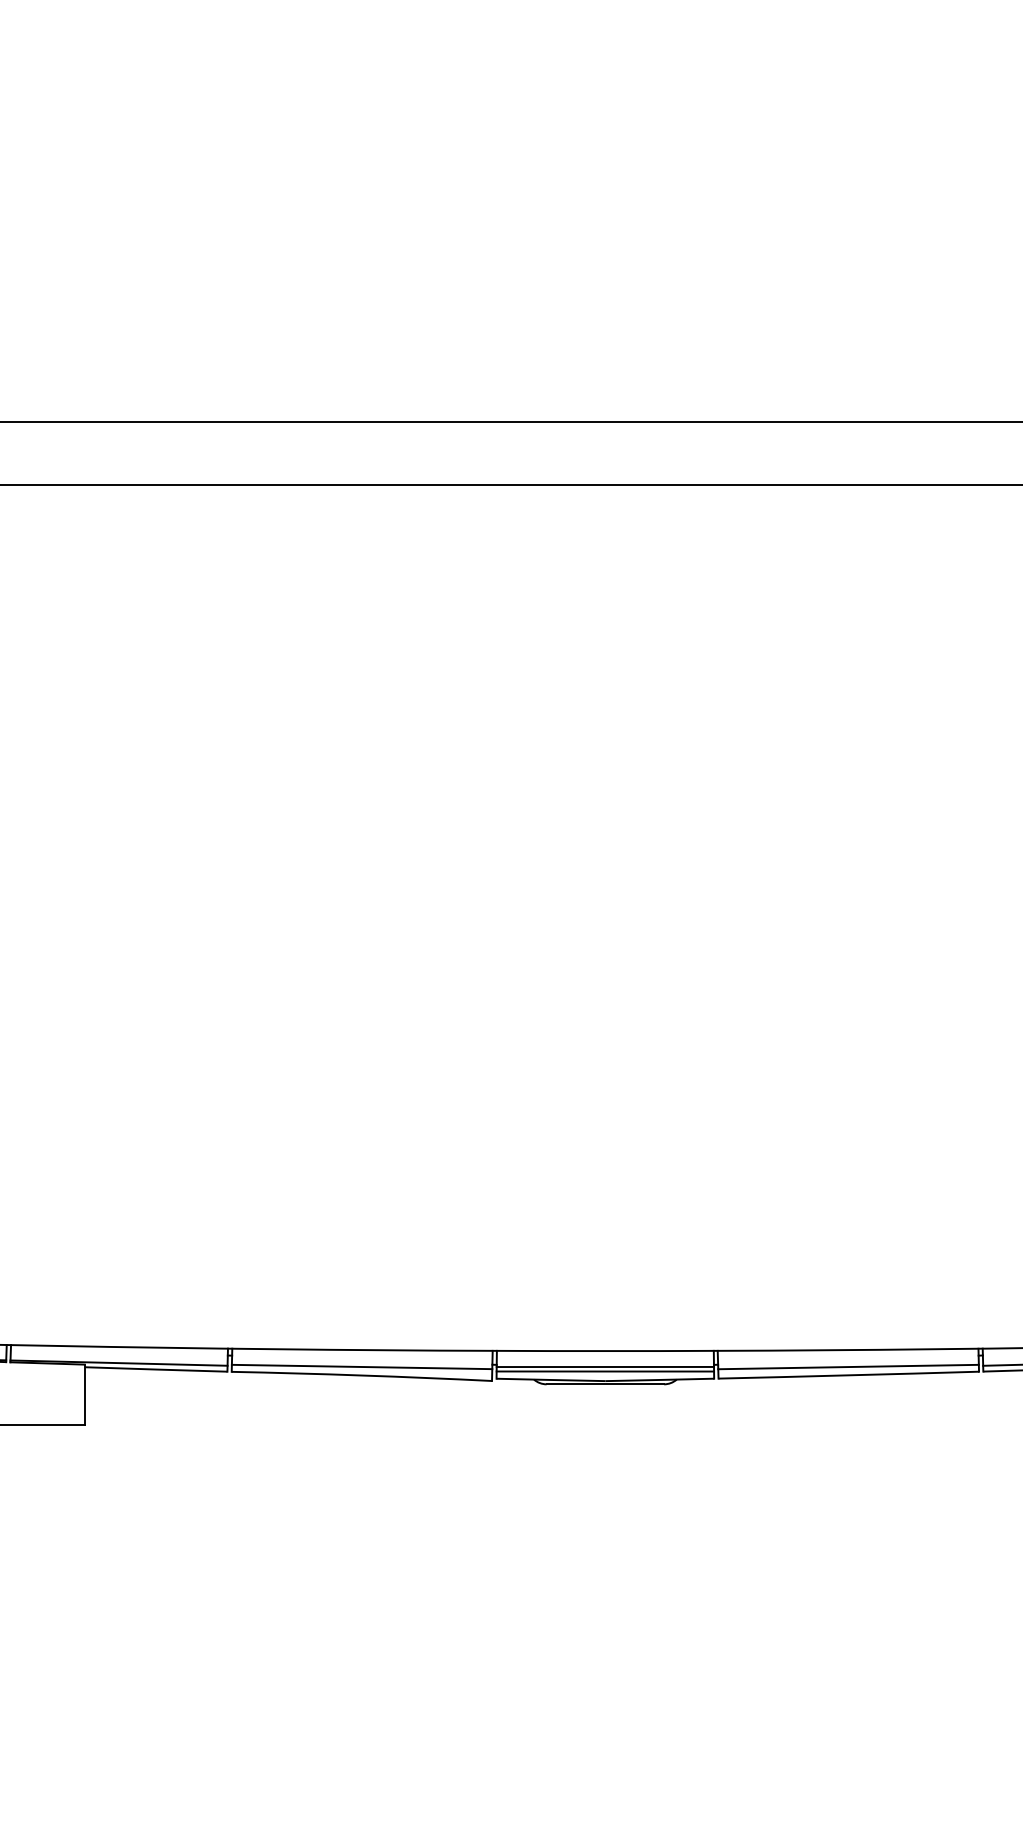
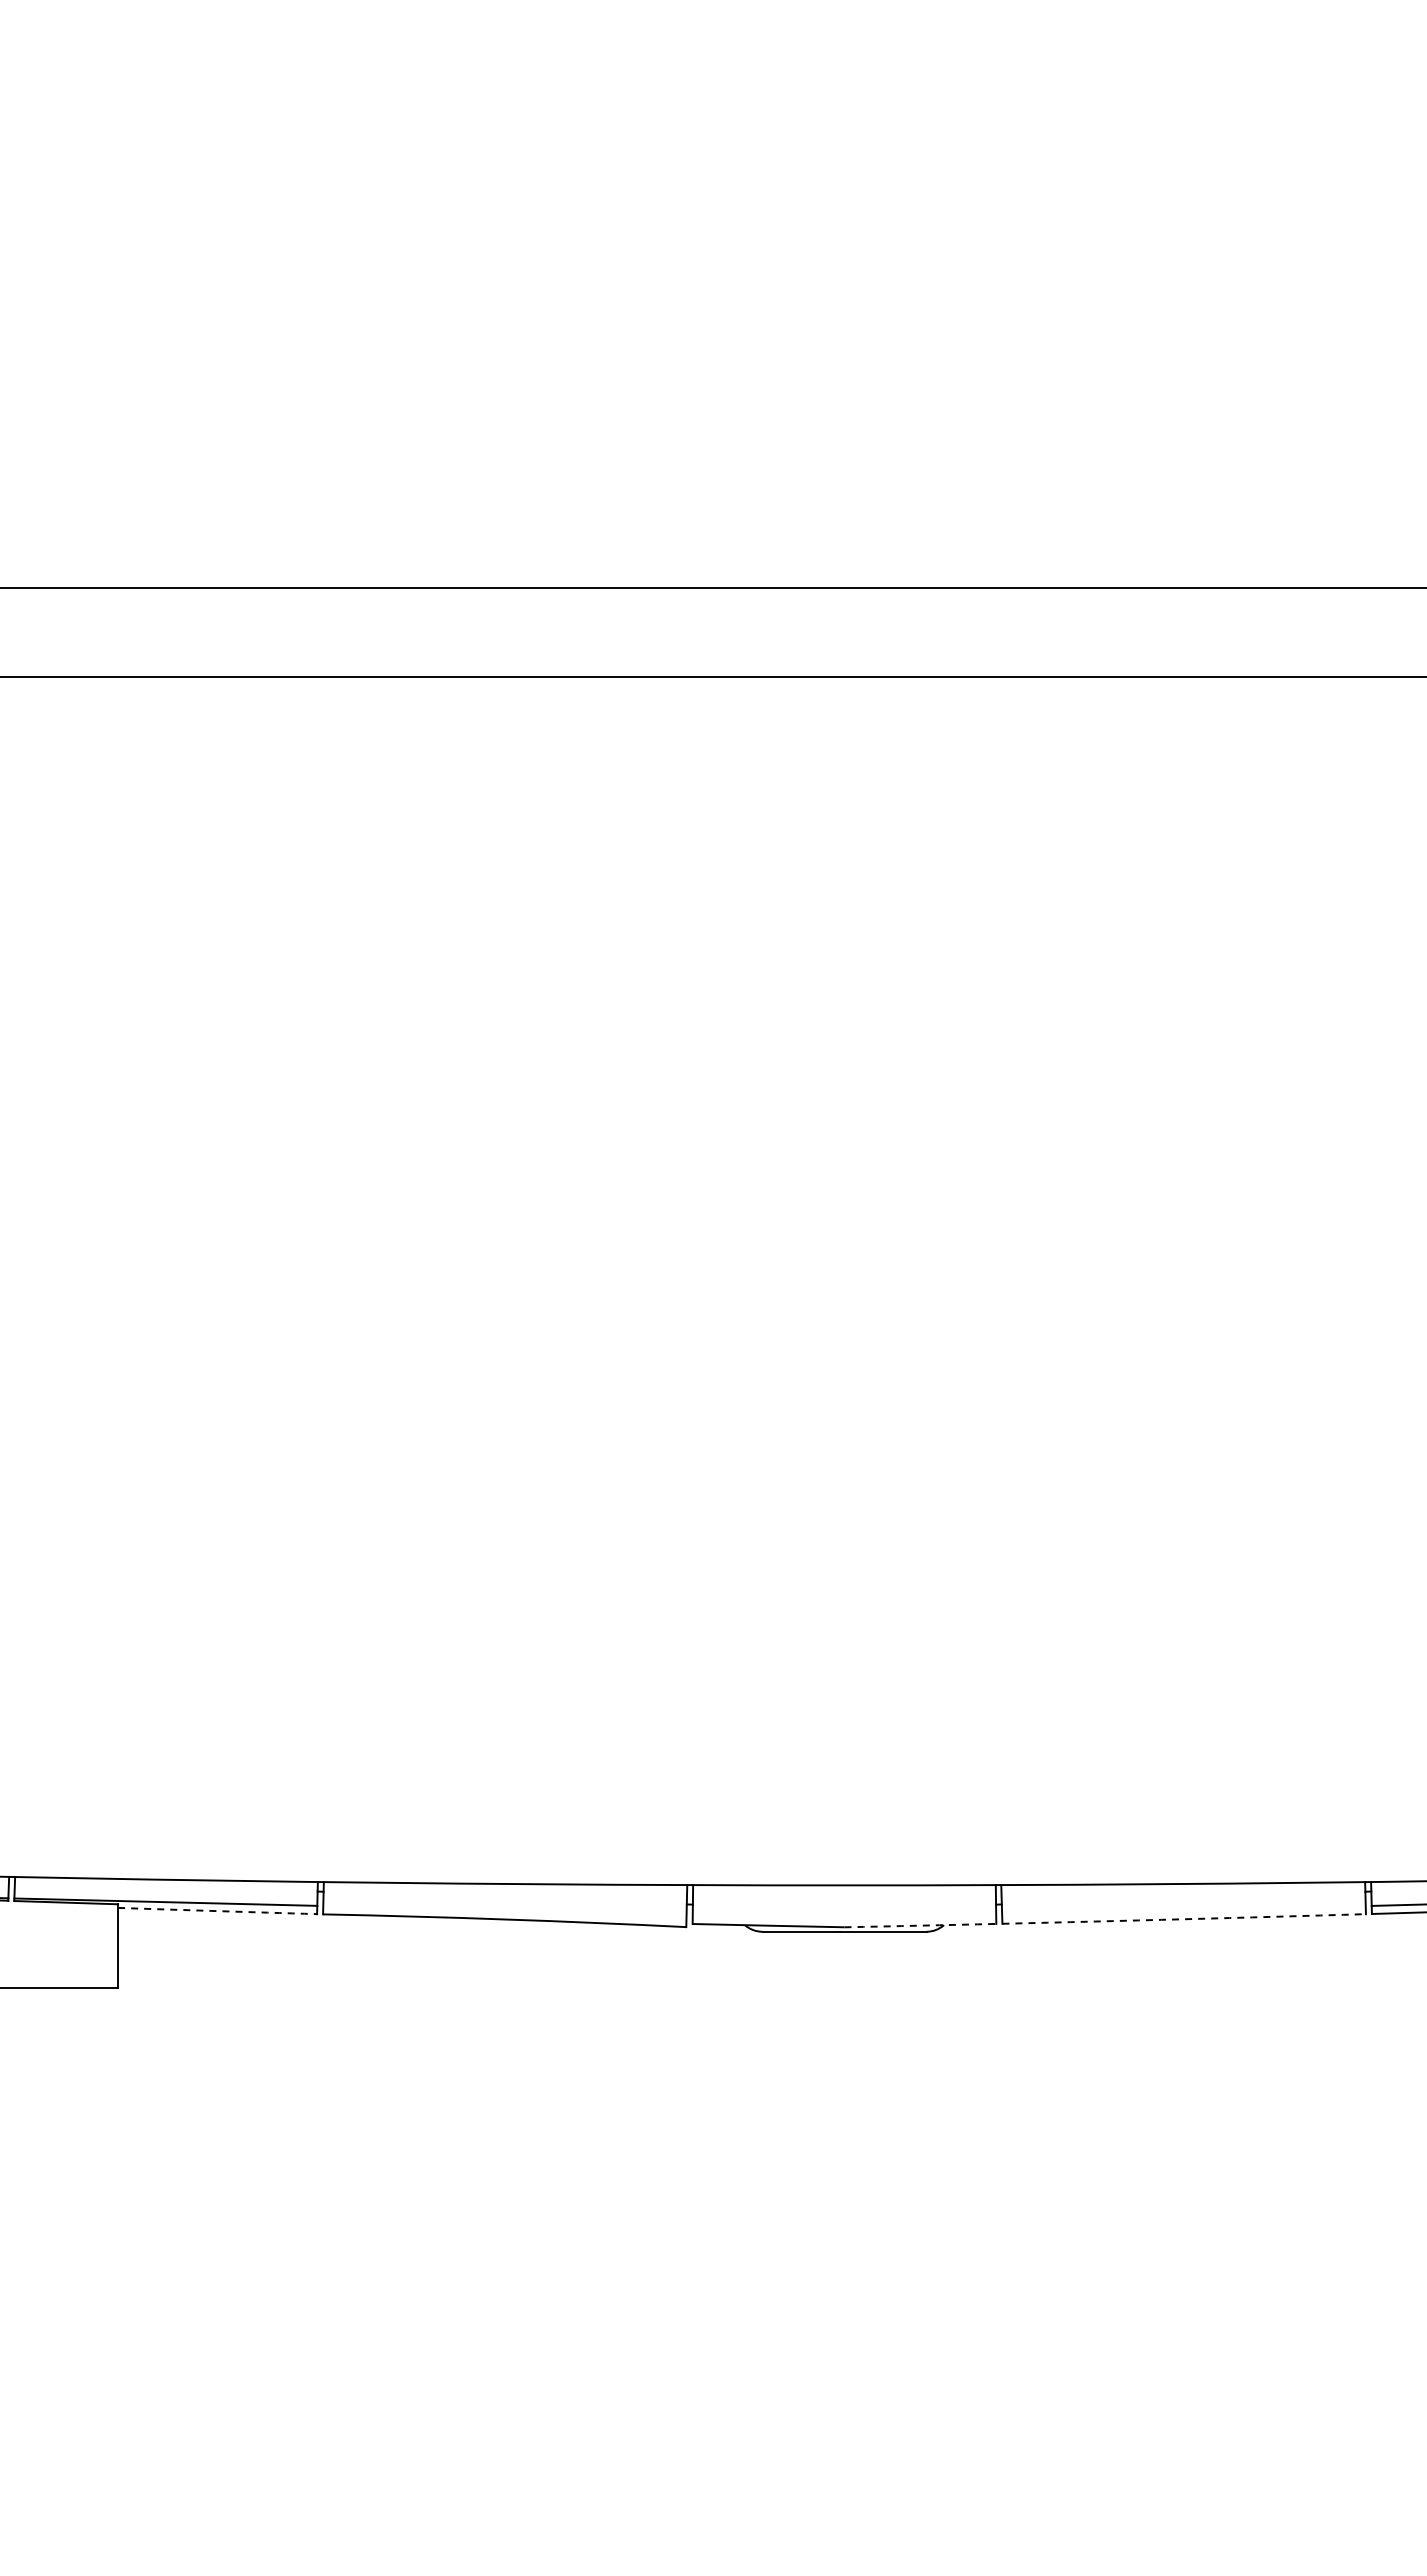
line: (361, 1366) -> (504, 1907), removed
line: (605, 1366) -> (844, 1907), removed
line: (848, 1366) -> (1183, 1907), removed
arc: (156, 1369) -> (217, 1911), solid -> dashed
line: (605, 1371) -> (844, 1913), removed
arc: (849, 1375) -> (1184, 1919), solid -> dashed
arc: (659, 1379) -> (920, 1925), solid -> dashed

